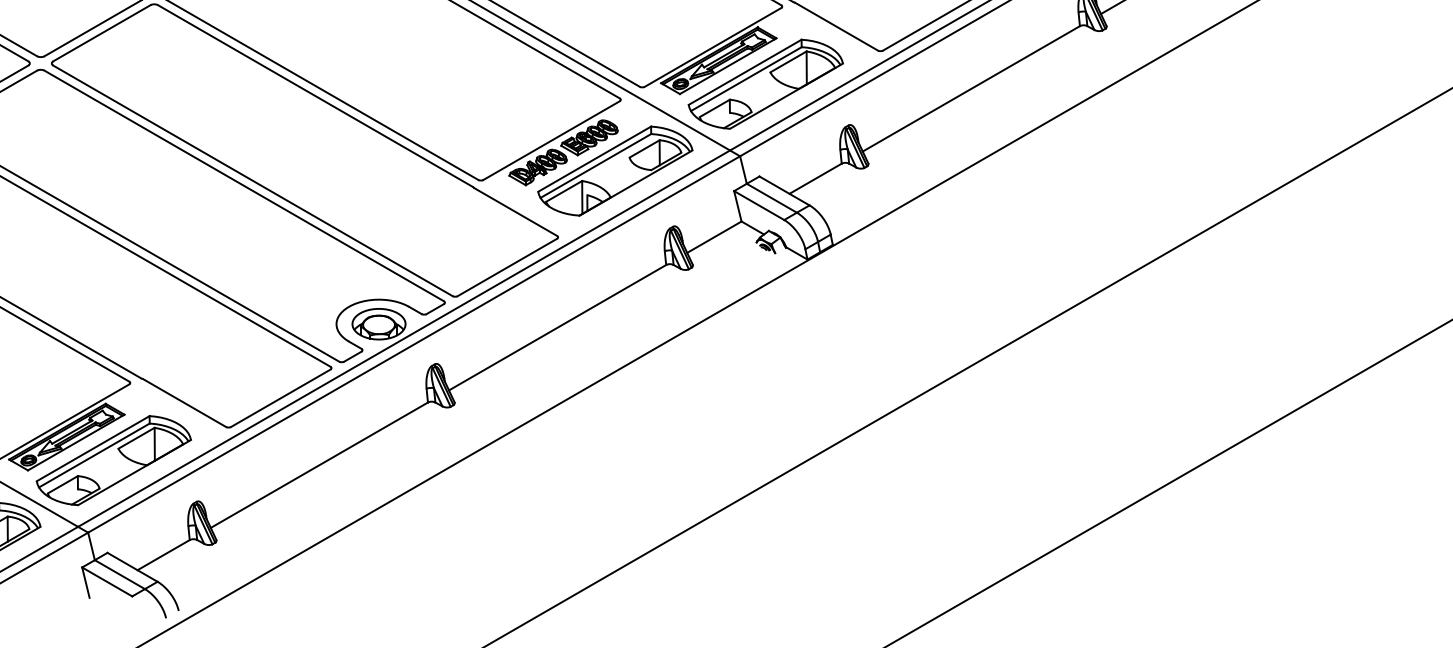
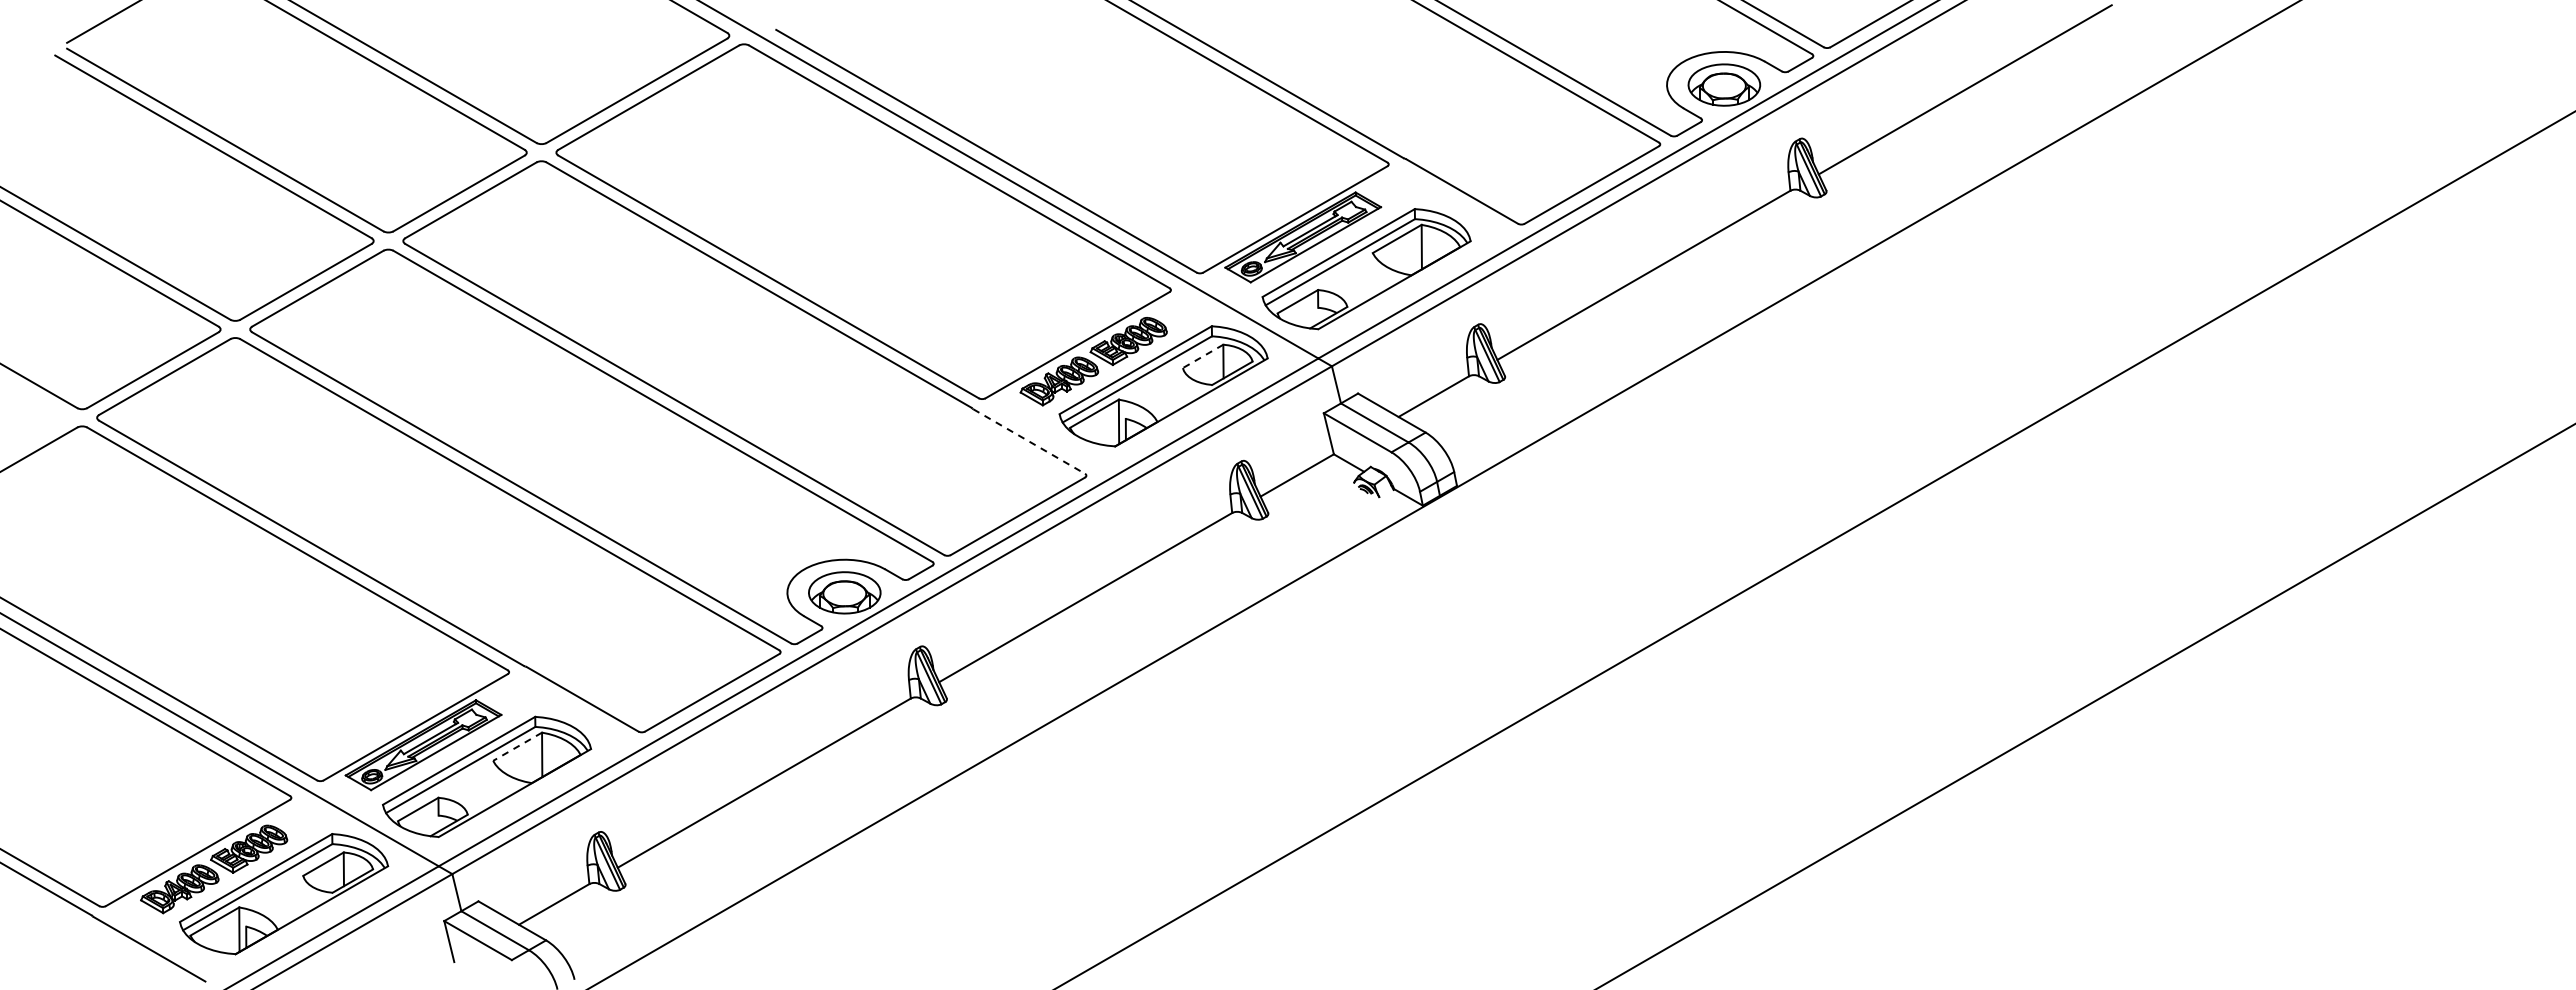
line: (644, 149) -> (1202, 356), solid -> dashed
line: (515, 212) -> (1029, 441), solid -> dashed
line: (136, 438) -> (517, 747), solid -> dashed

